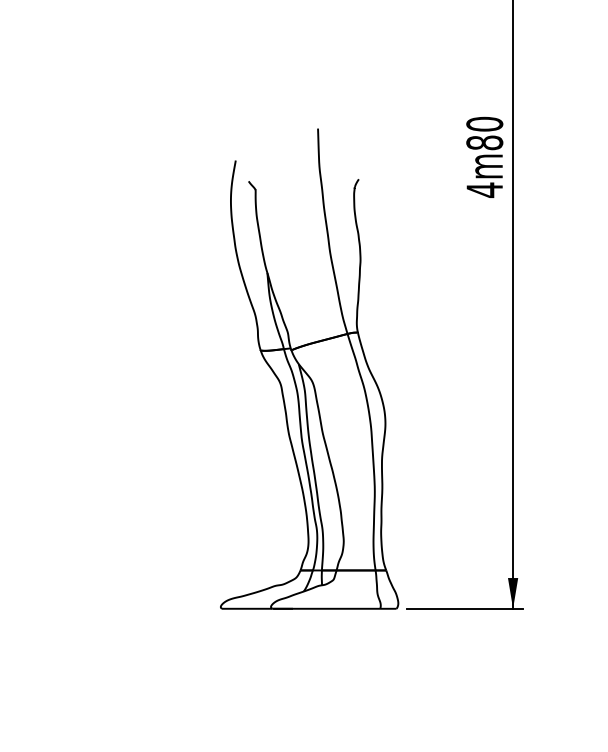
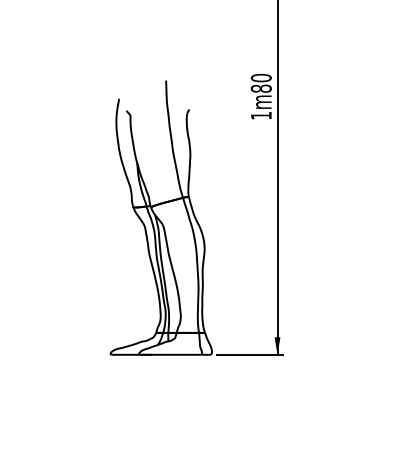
text: (485, 189) -> (261, 115), 4m80 -> 1m80

